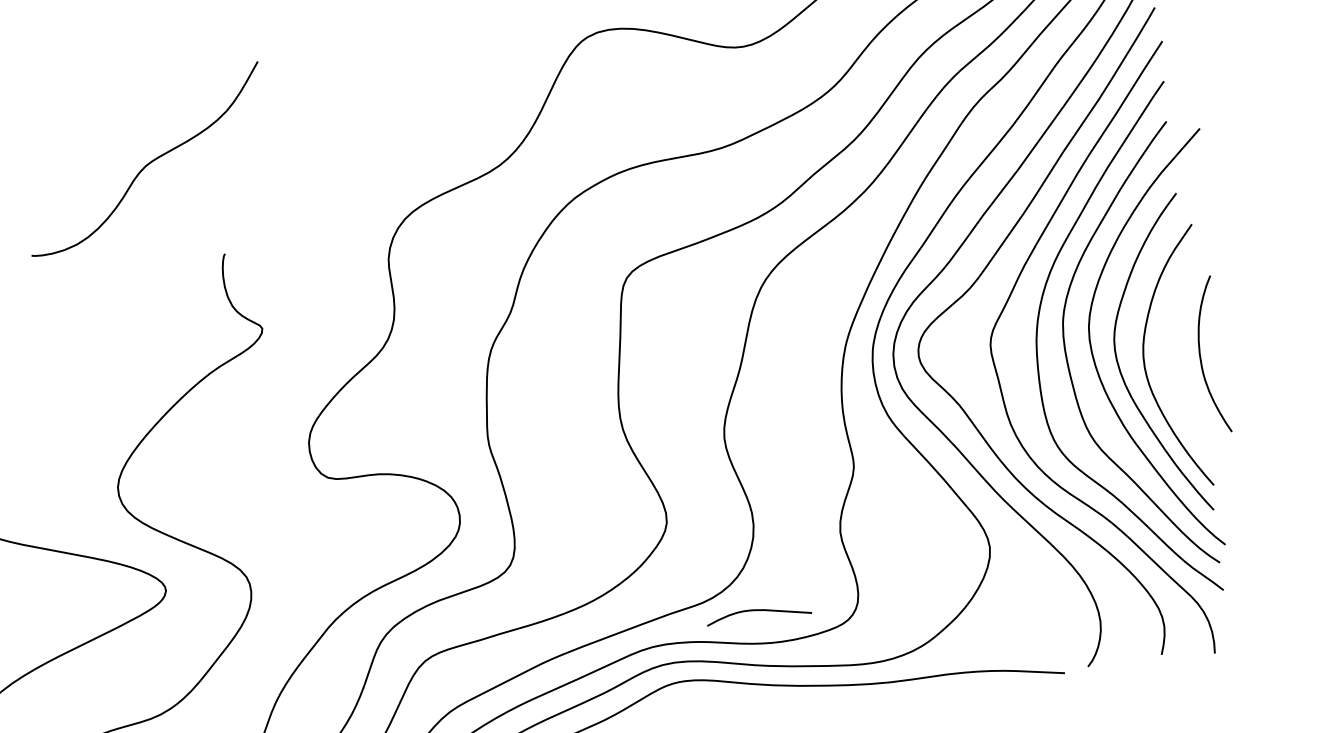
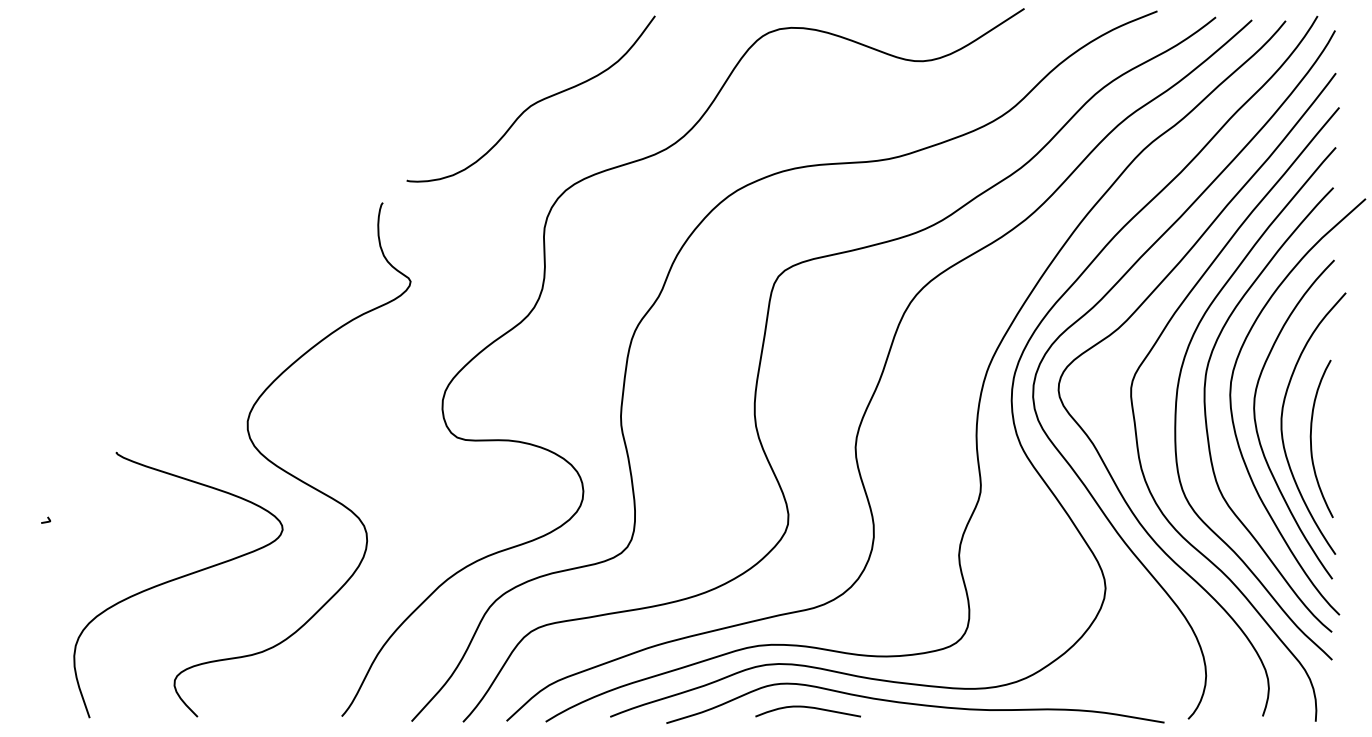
curve: (148, 162) -> (534, 102), moved
curve: (1200, 355) -> (1311, 438), moved
curve: (757, 611) -> (807, 708), moved

